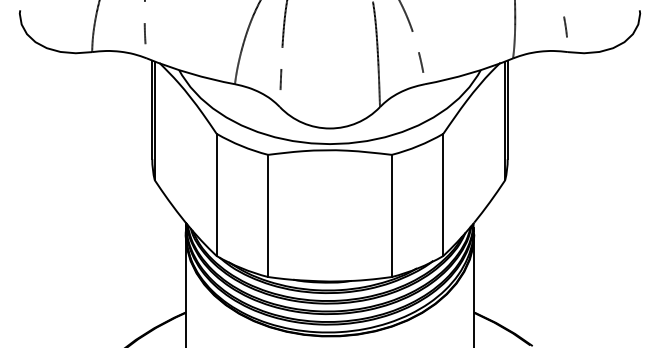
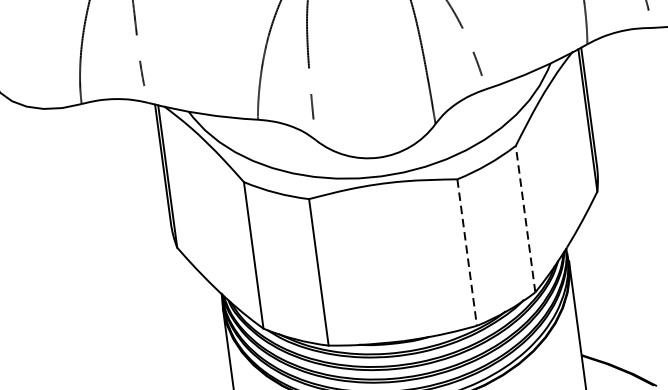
line: (443, 194) -> (525, 218), solid -> dashed
line: (391, 216) -> (466, 253), solid -> dashed

